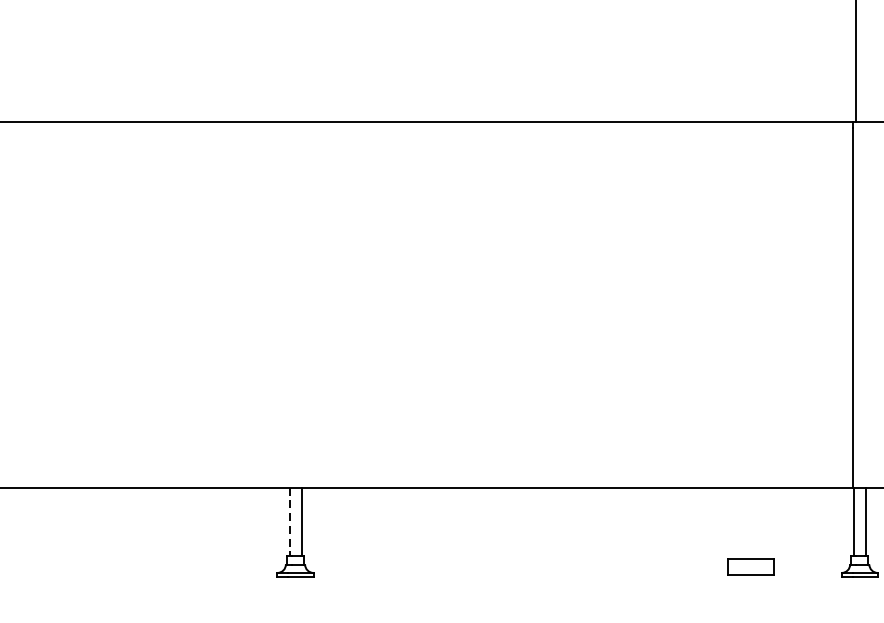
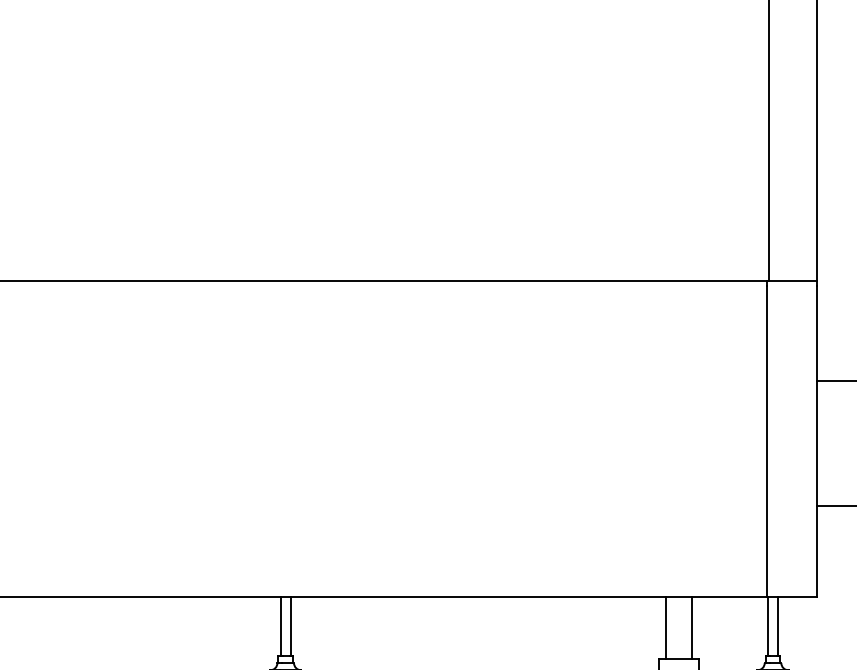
line: (289, 522) -> (280, 626), dashed -> solid
line: (735, 523) -> (665, 627), added
line: (765, 523) -> (691, 627), added

